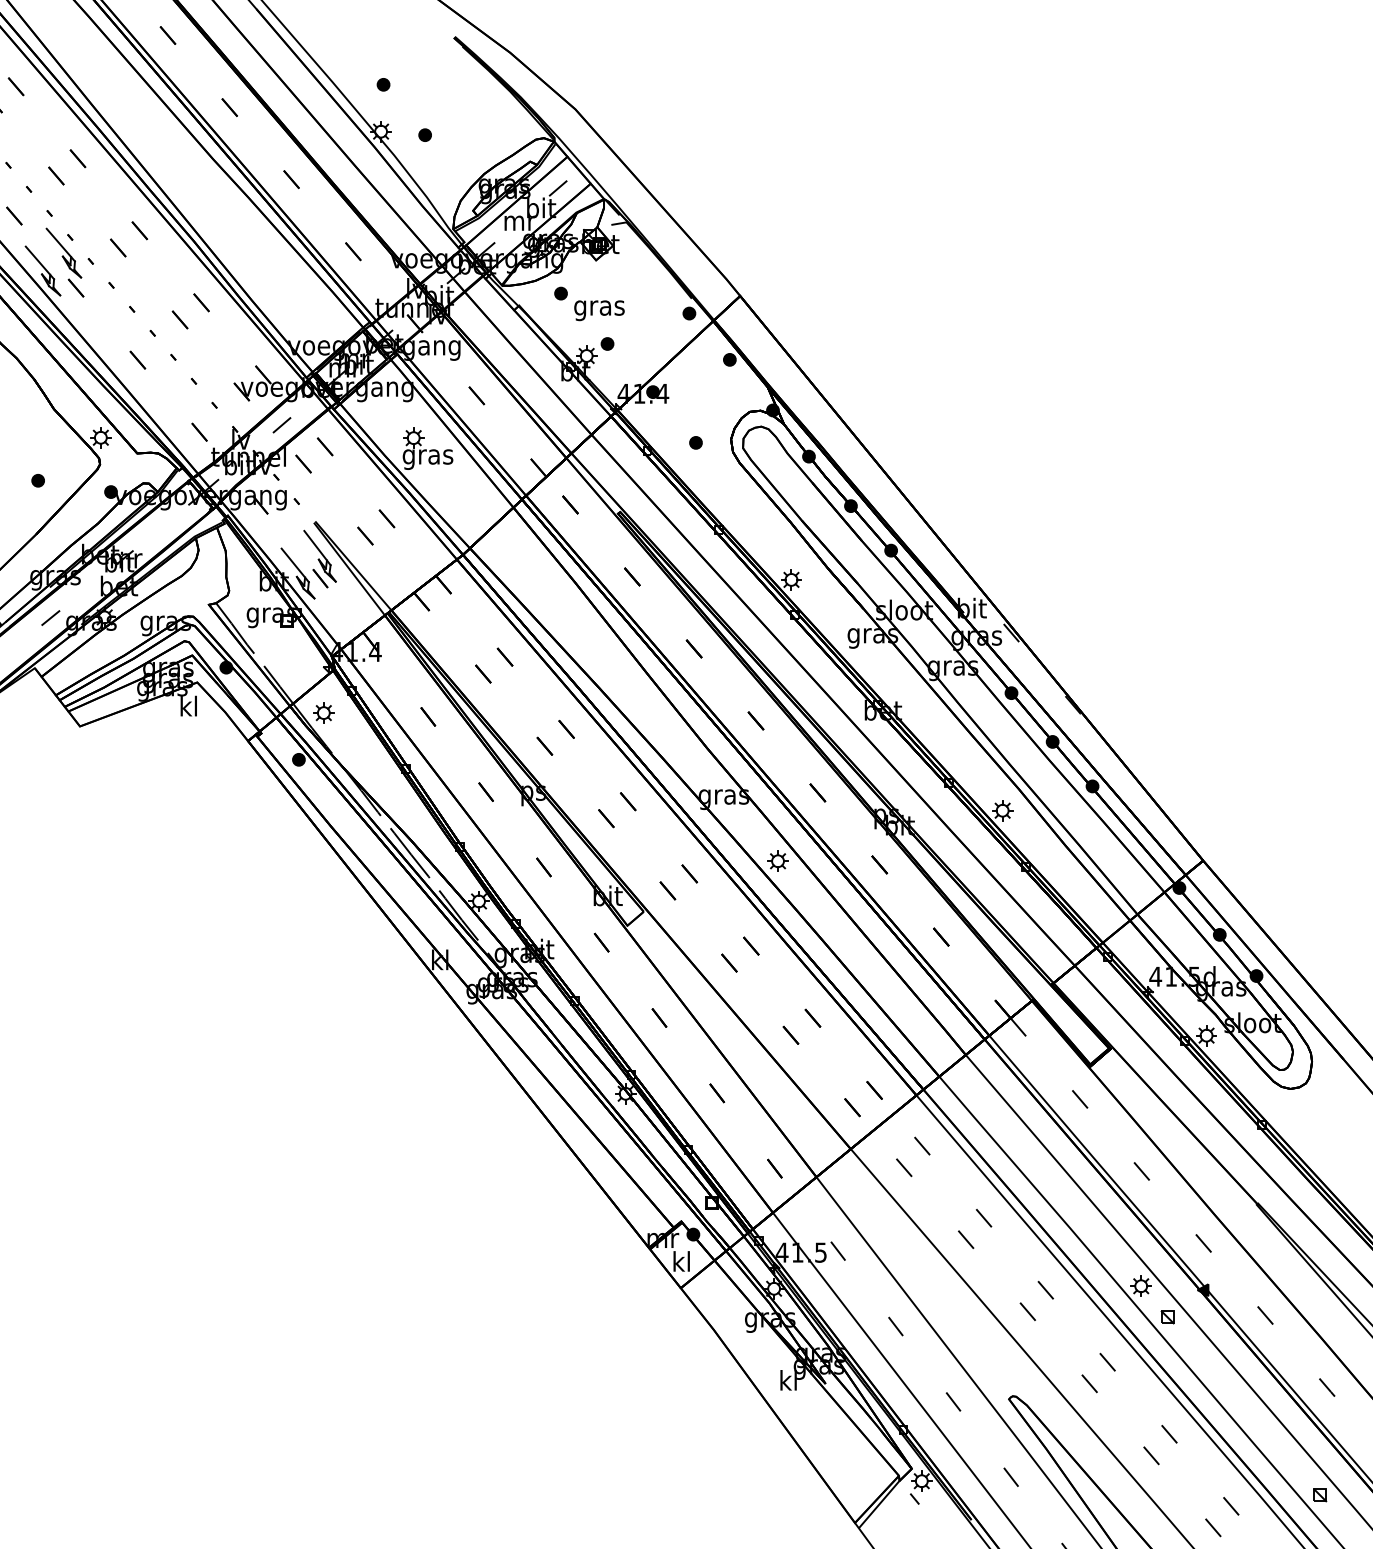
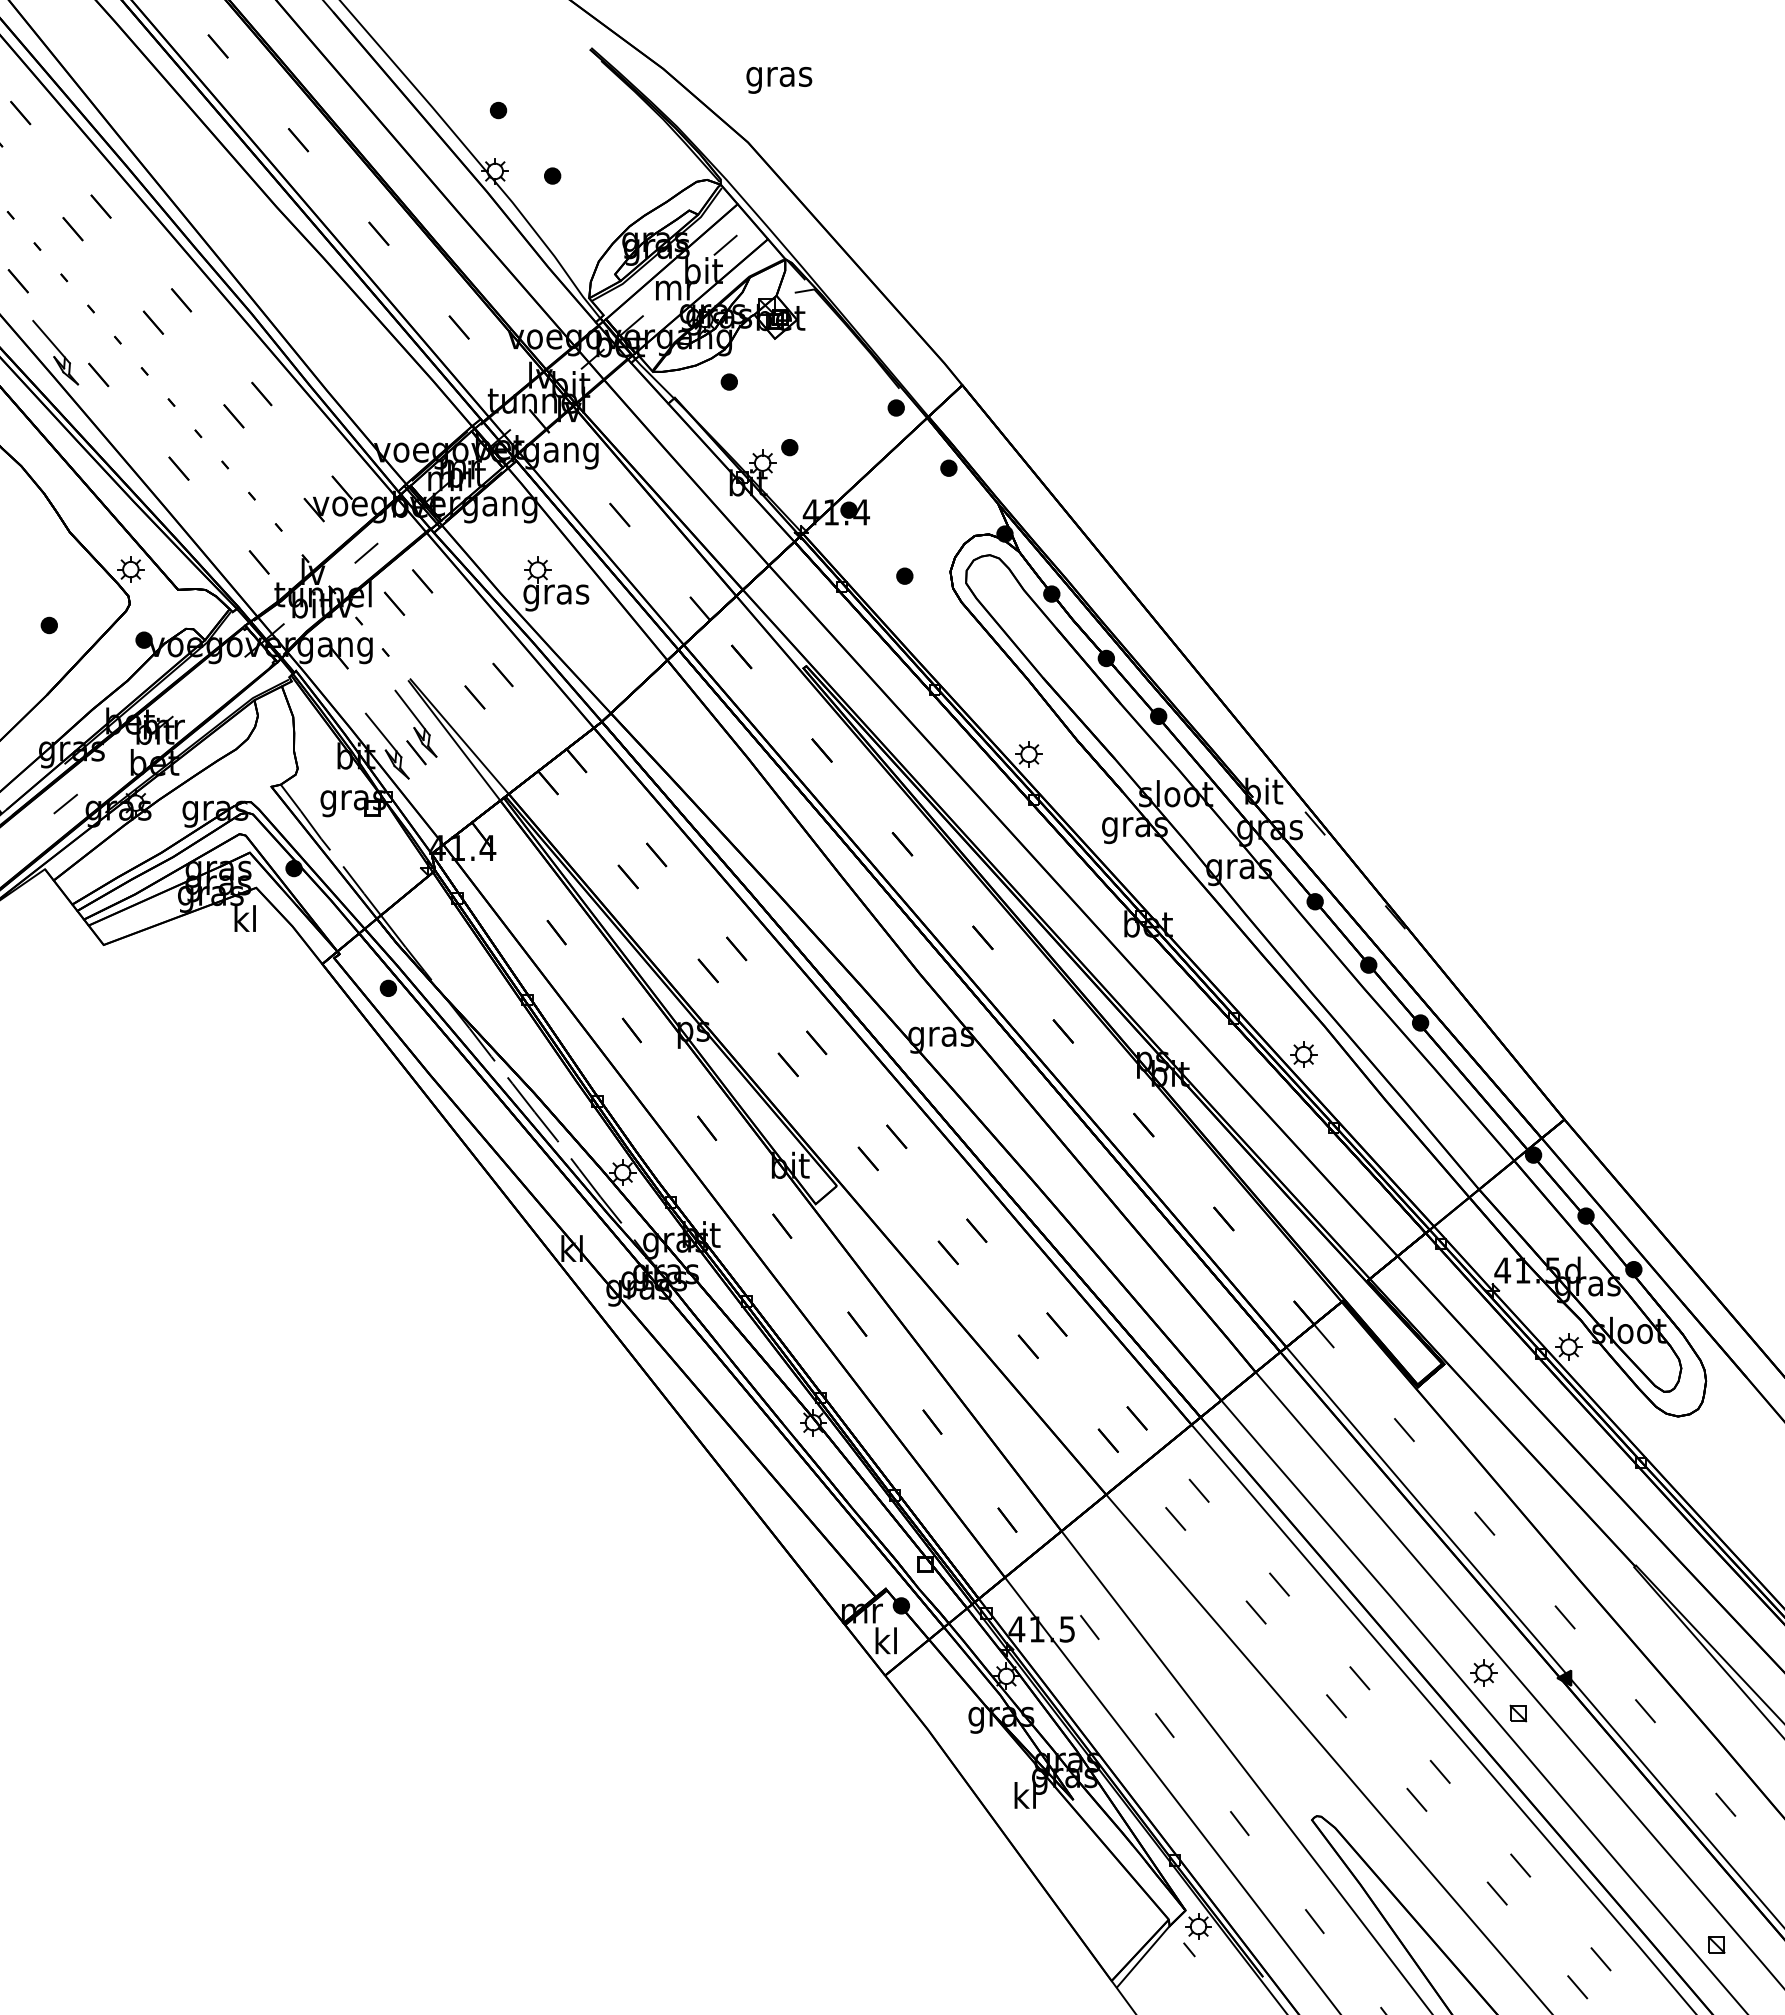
part: (63, 253) -> (82, 329), removed
text: (599, 310) -> (779, 80), moved
part: (323, 712) -> (420, 927), removed
part: (777, 860) -> (1011, 1119), removed

